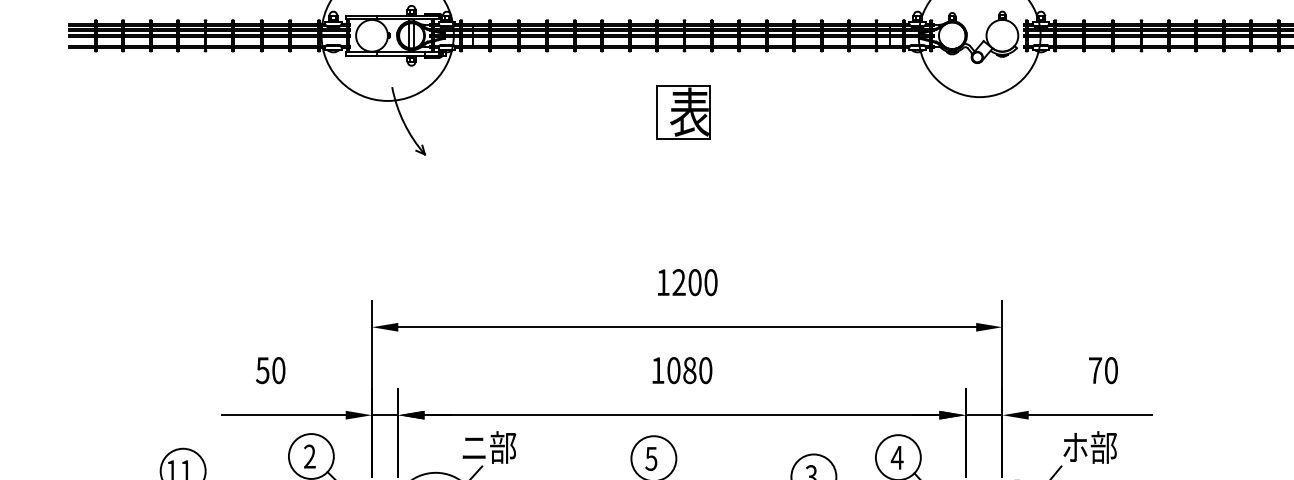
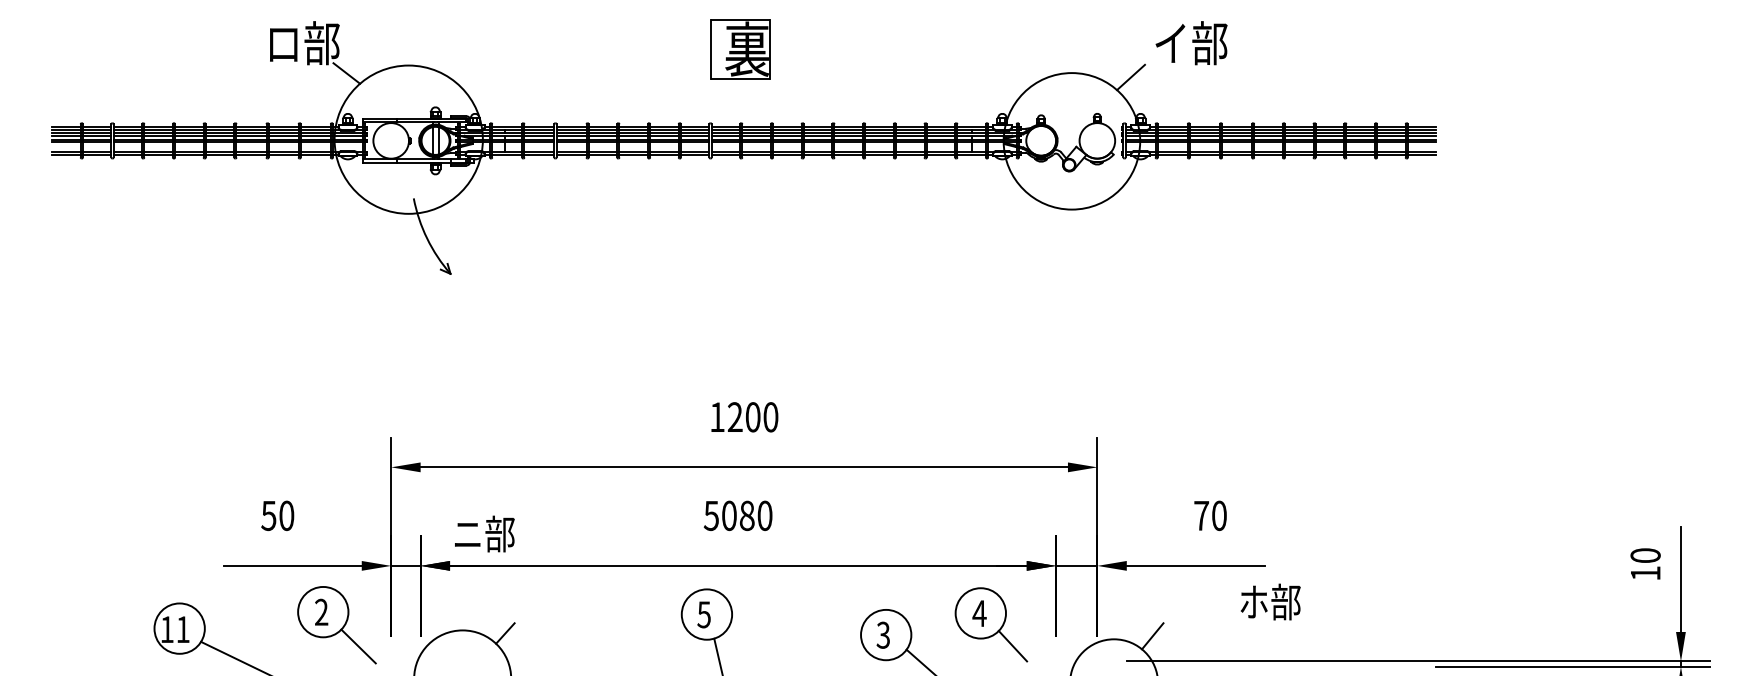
part: (683, 112) -> (740, 226), removed
text: (657, 371) -> (710, 516), 1080 -> 5080
text: (489, 447) -> (484, 533), moved
text: (1090, 447) -> (1270, 601), moved

